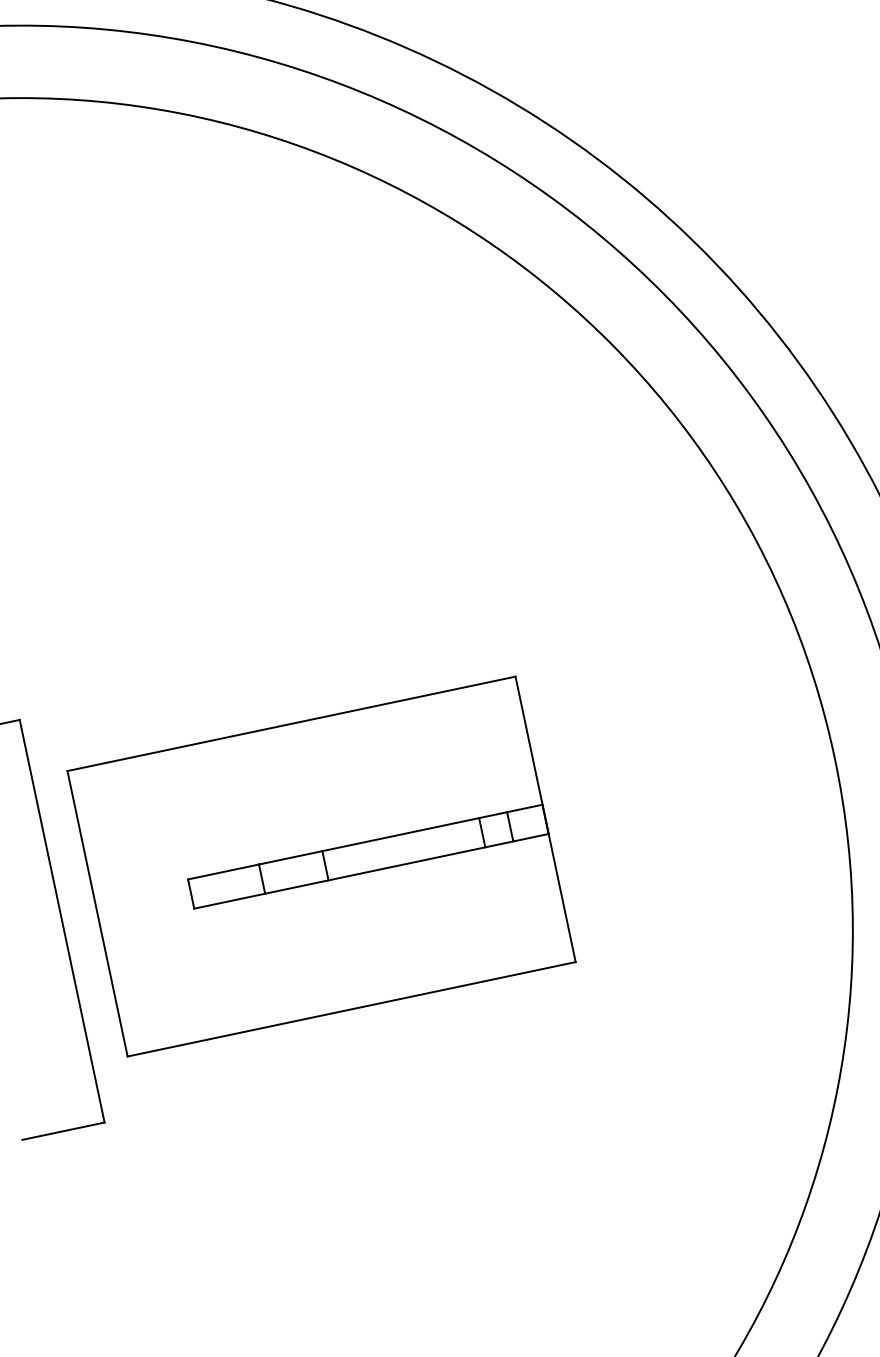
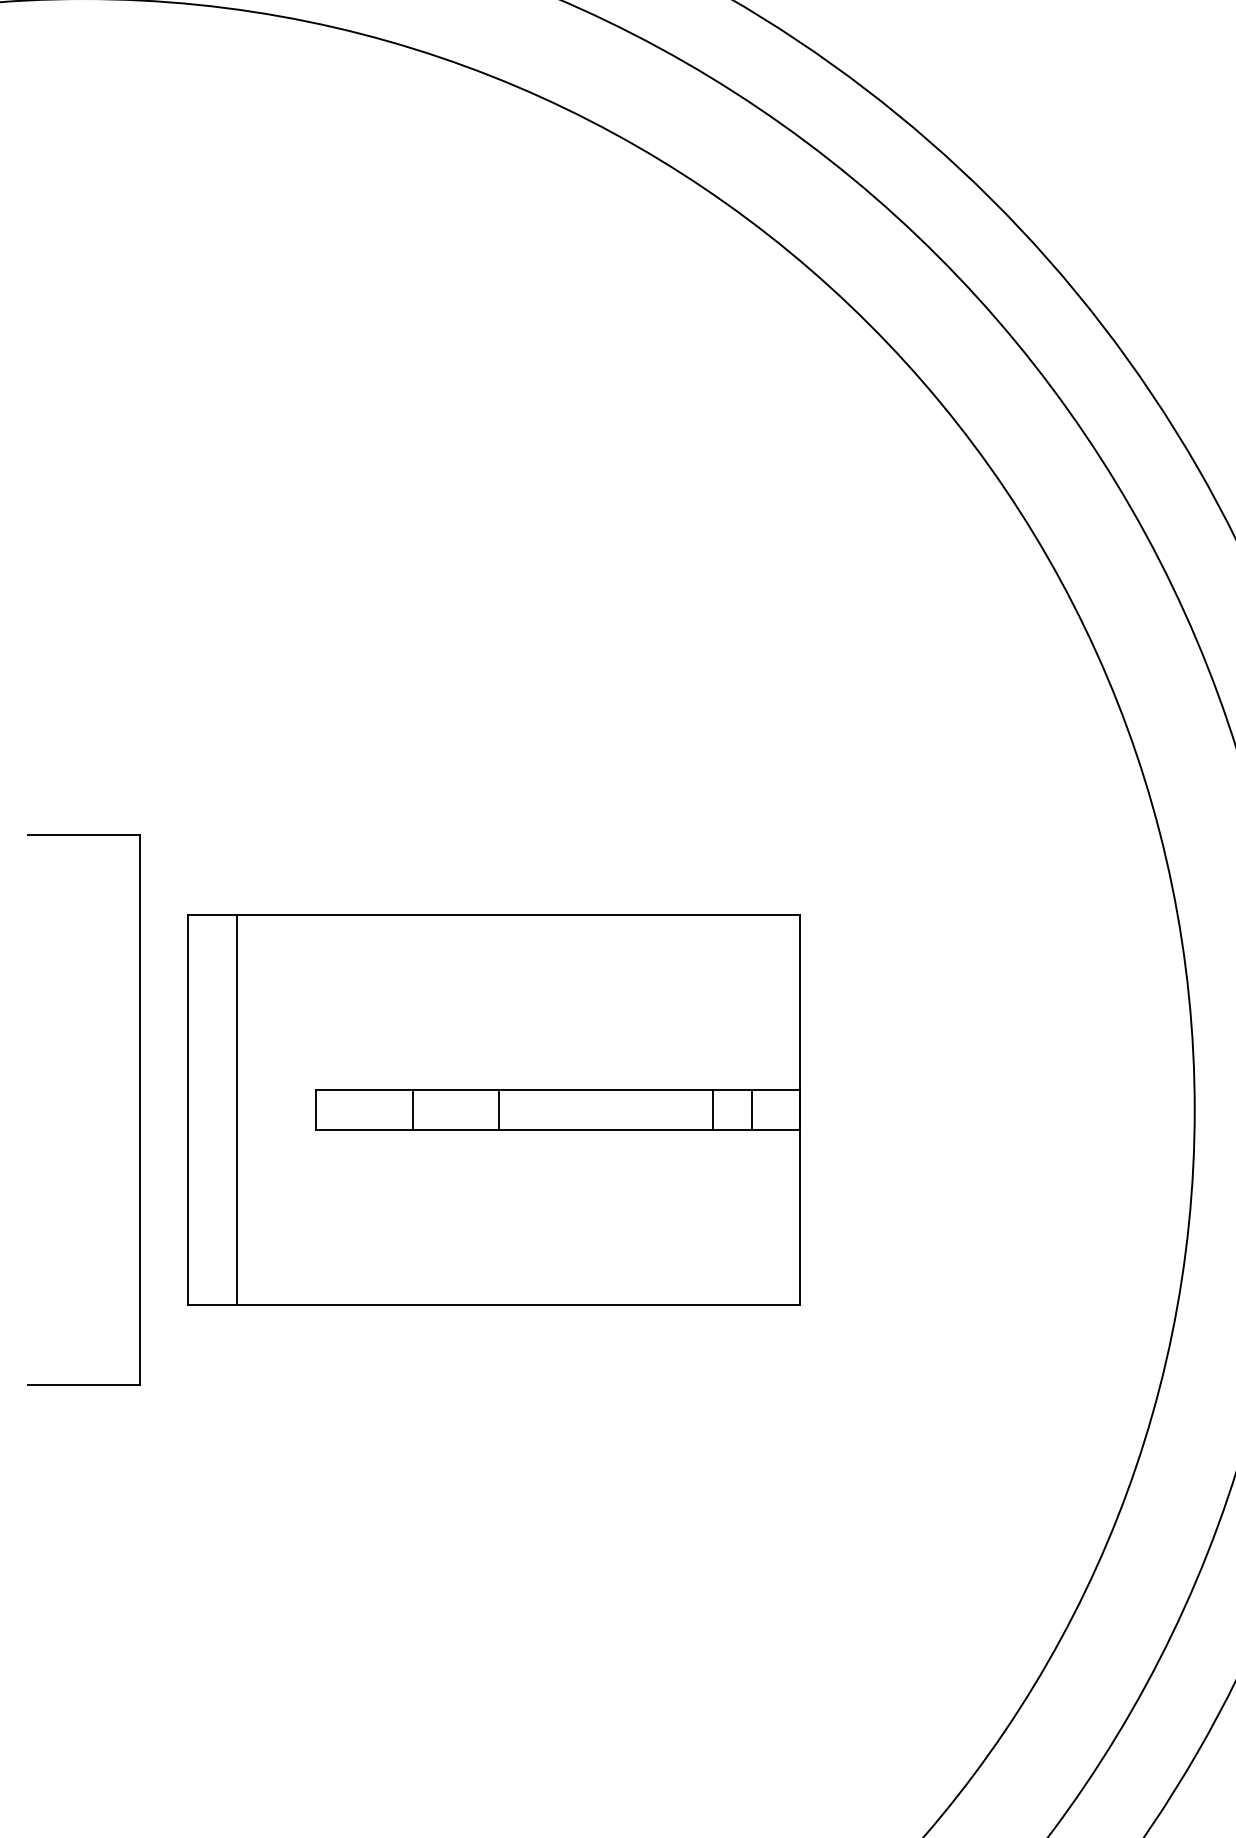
line: (132, 905) -> (236, 1109), added

